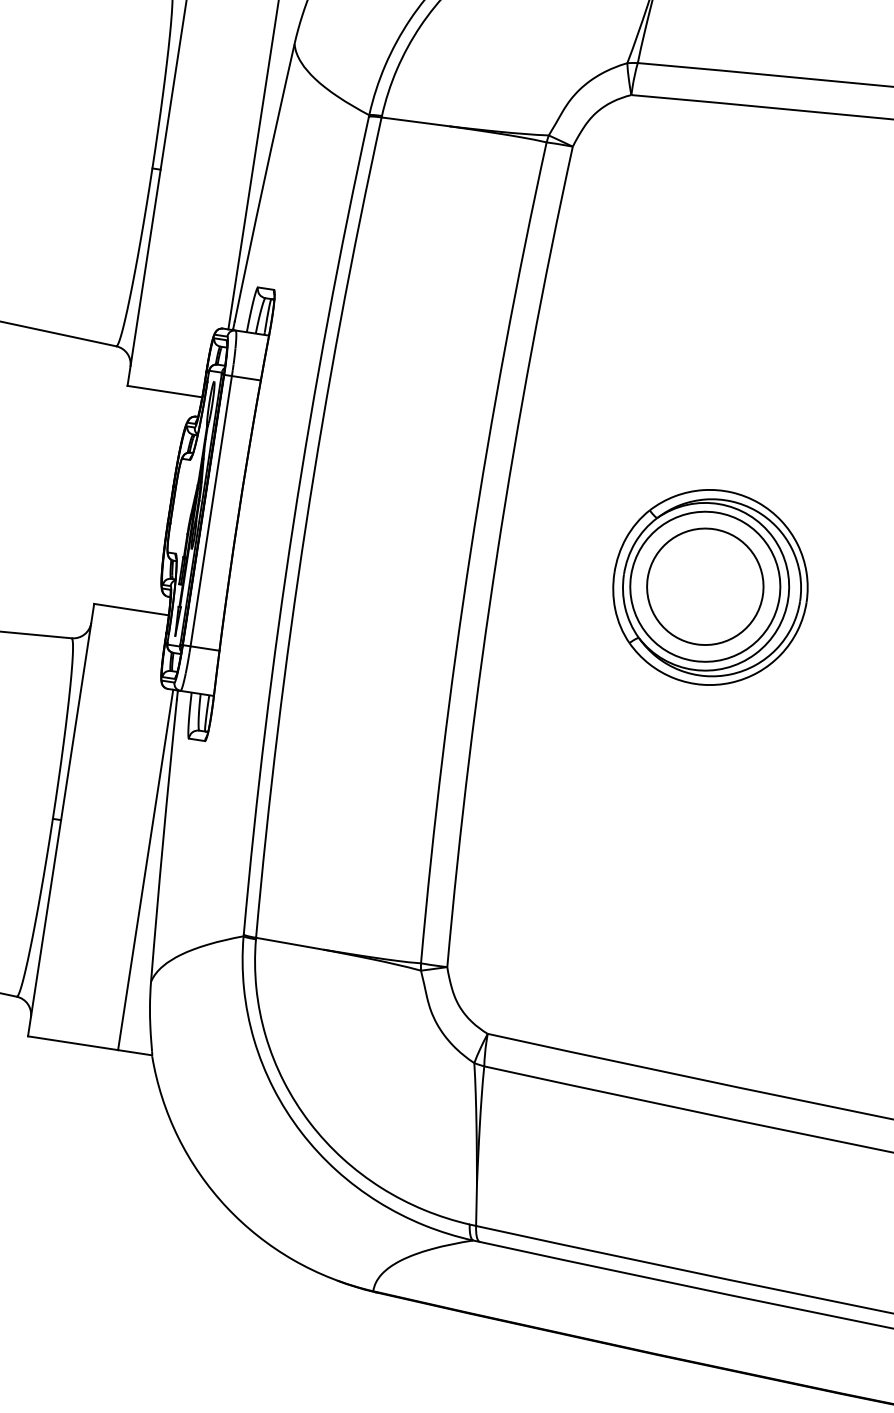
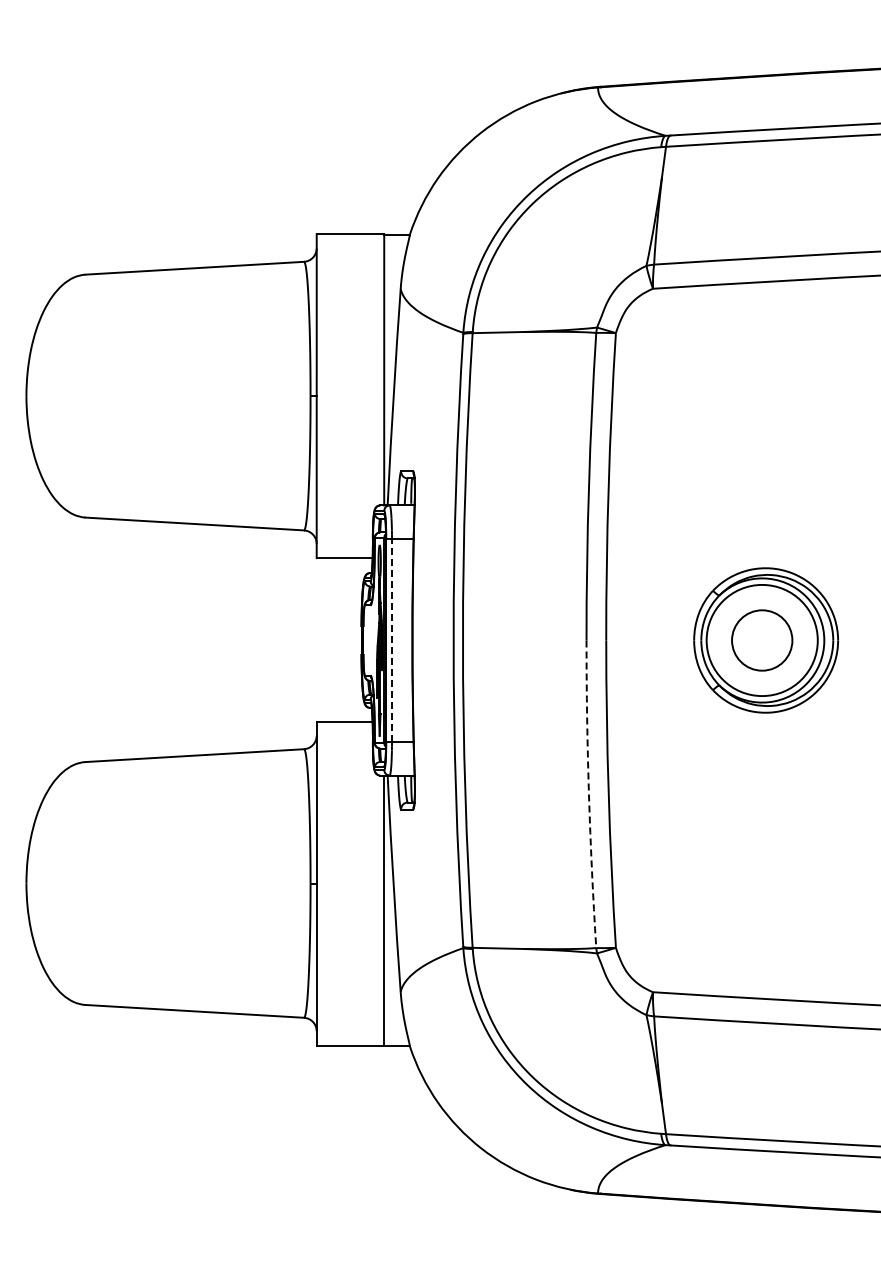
line: (211, 511) -> (392, 640), solid -> dashed
circle: (705, 586) -> (762, 640), size x0.7
arc: (442, 756) -> (588, 794), solid -> dashed

